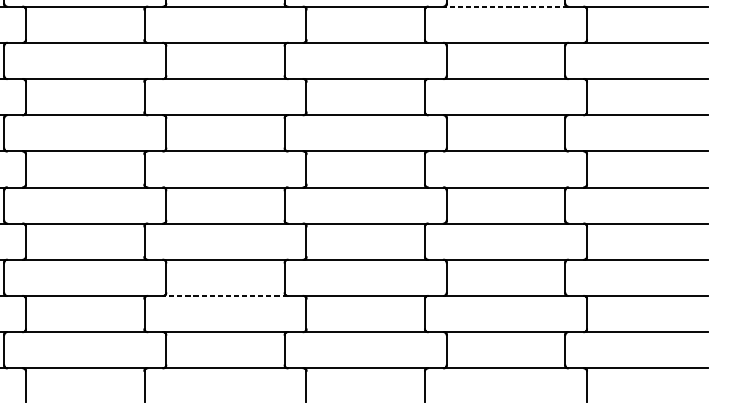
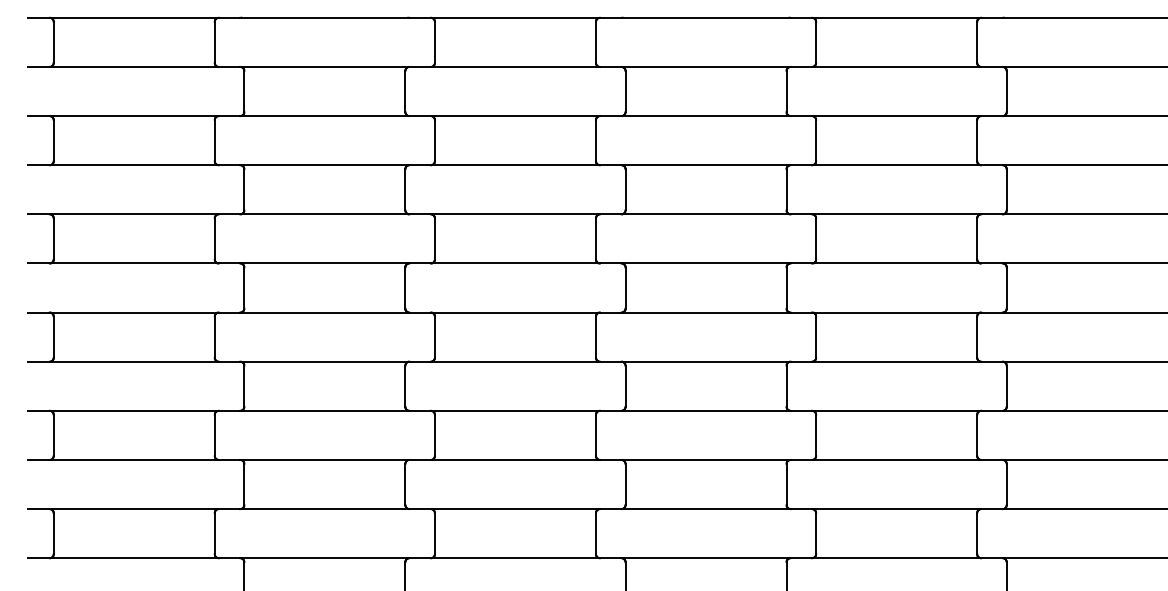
line: (505, 6) -> (896, 66), dashed -> solid
line: (225, 295) -> (515, 459), dashed -> solid

